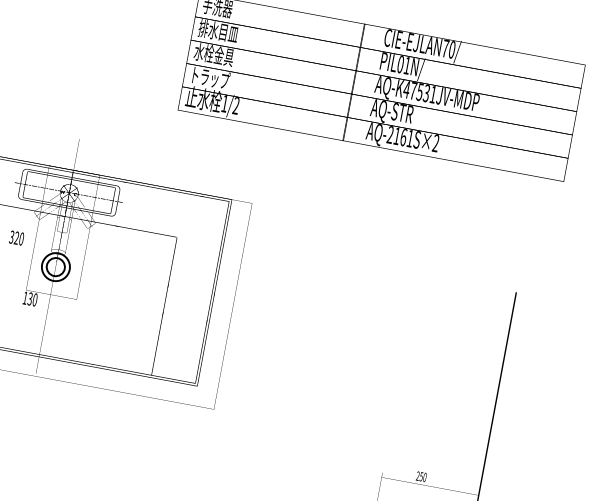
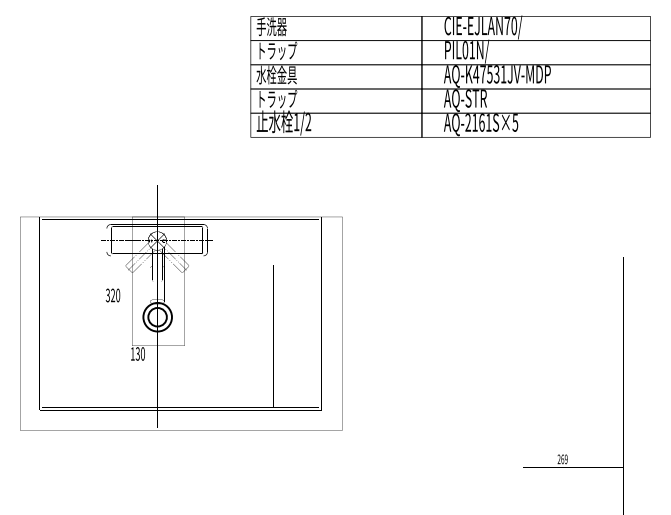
text: (218, 30) -> (276, 50), 排水目皿 -> トラップ
text: (436, 143) -> (515, 122), AQ-2161S×2 -> AQ-2161S×5
text: (423, 477) -> (564, 459), 250 -> 269

